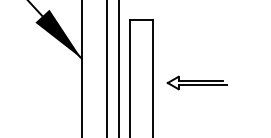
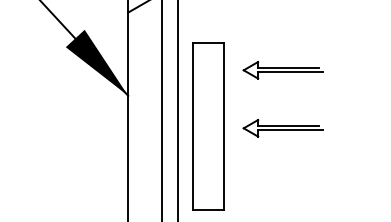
part: (196, 39) -> (282, 69), added

